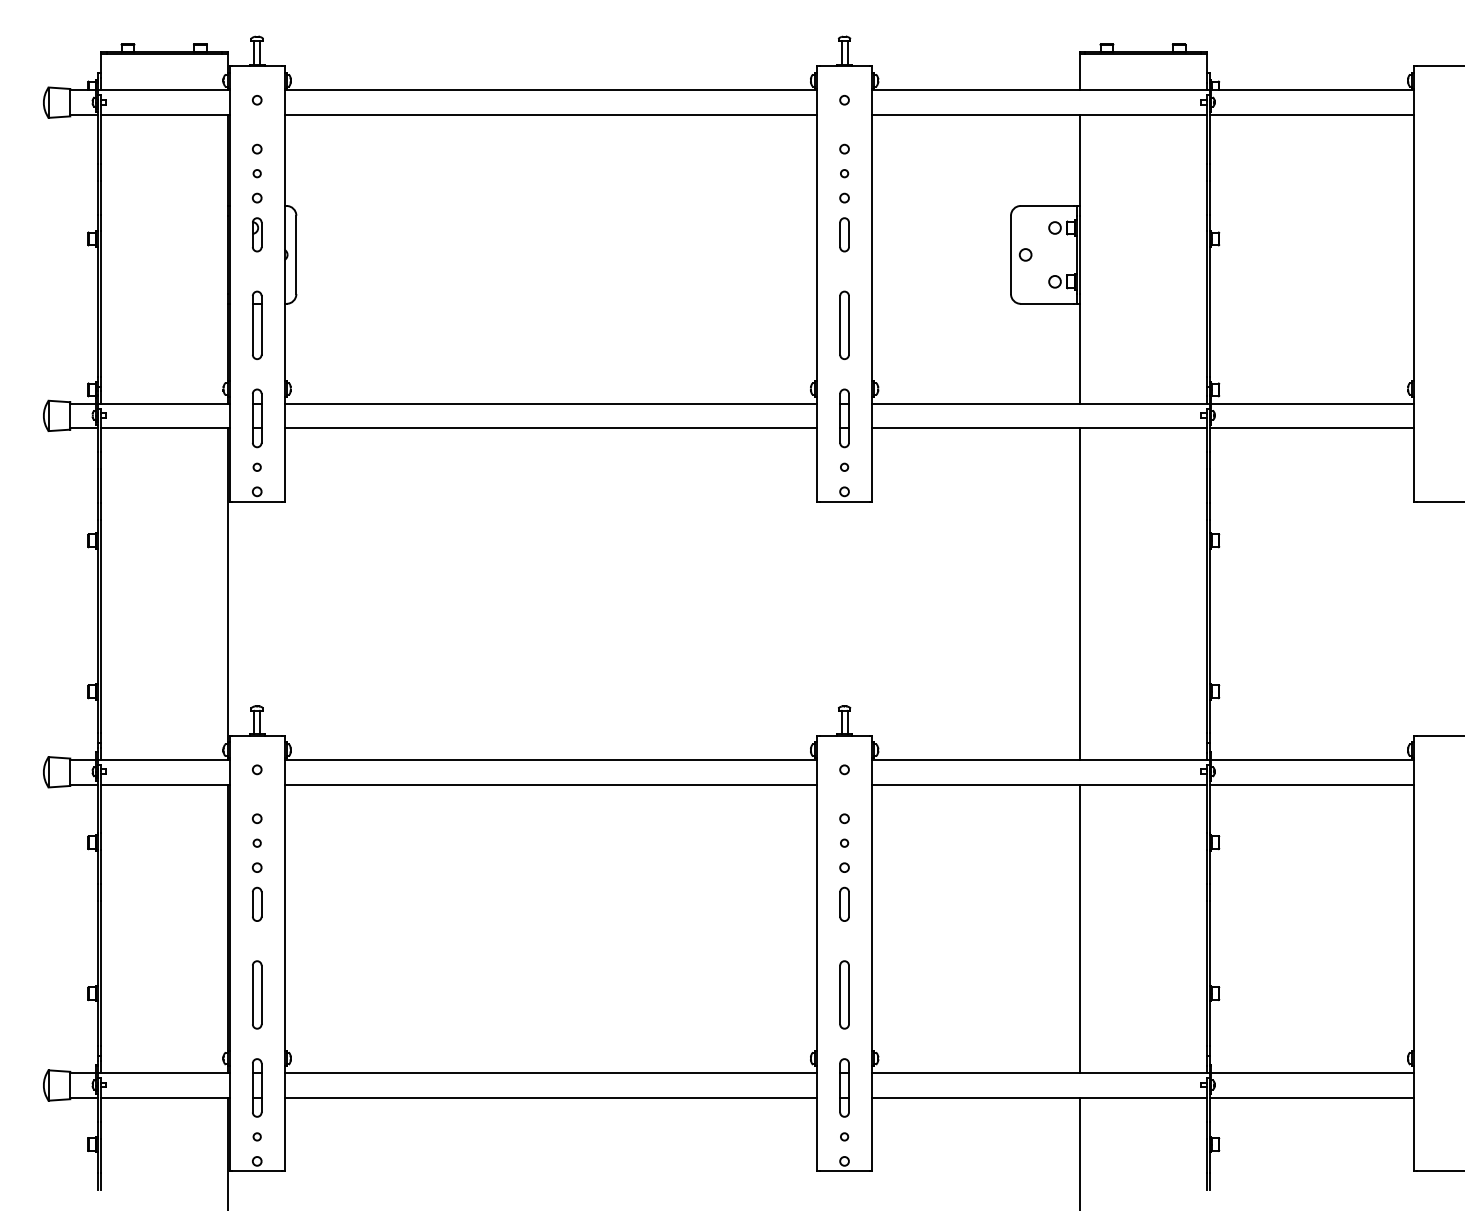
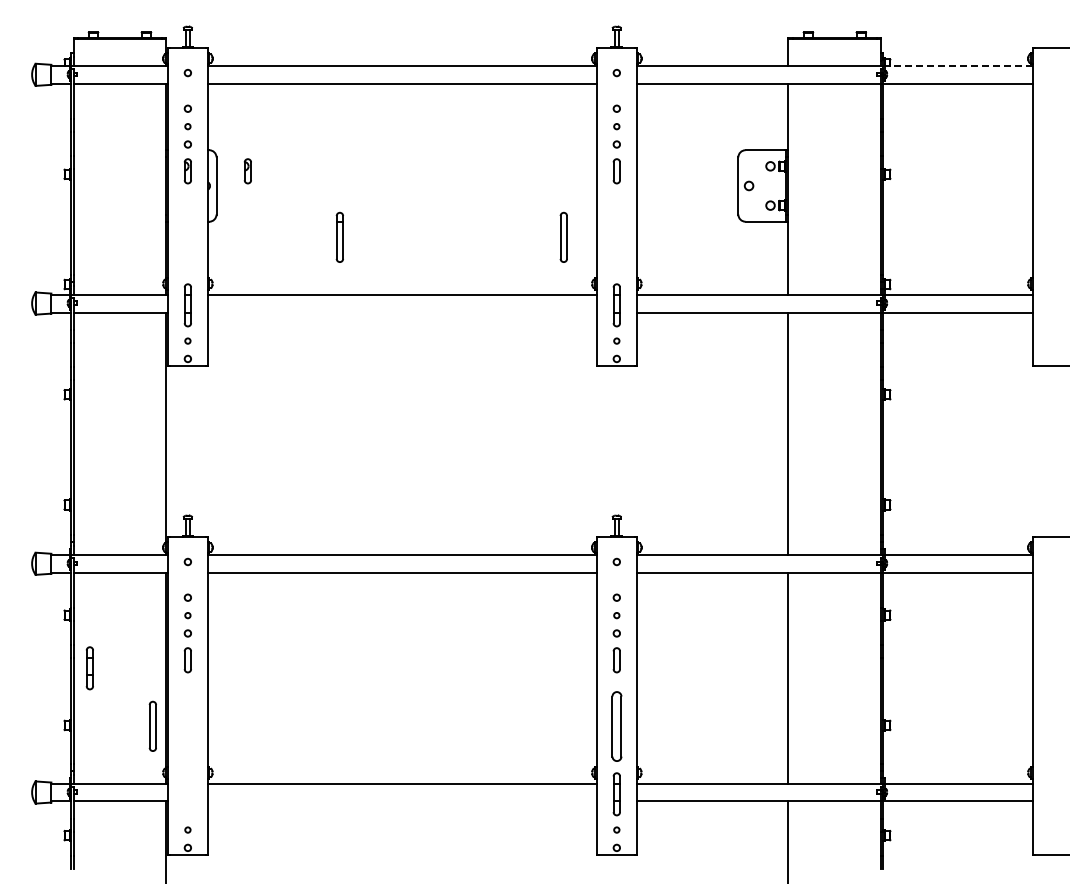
line: (1312, 89) -> (958, 65), solid -> dashed
part: (338, 235) -> (247, 171), added
part: (256, 324) -> (339, 236), moved
part: (844, 324) -> (563, 236), moved
line: (549, 428) -> (401, 312), removed
part: (256, 993) -> (152, 725), moved
part: (844, 993) -> (616, 725), size x1.4
part: (256, 1088) -> (89, 668), moved
line: (549, 1097) -> (401, 801), removed

